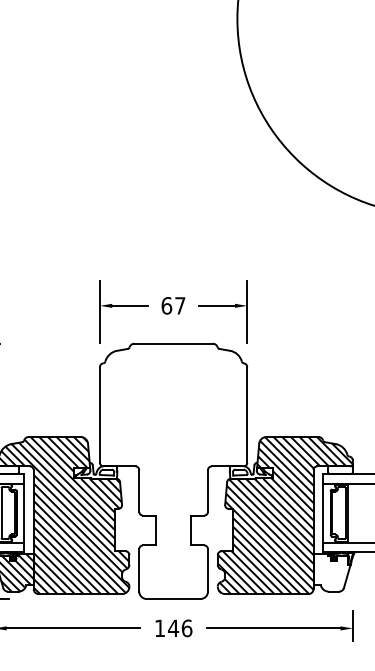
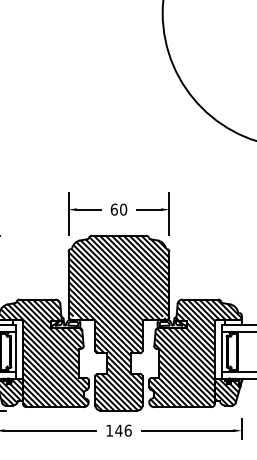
text: (180, 305) -> (123, 209), 67 -> 60
hatch: (172, 470) -> (118, 322), added
hatch: (331, 572) -> (227, 392), added

